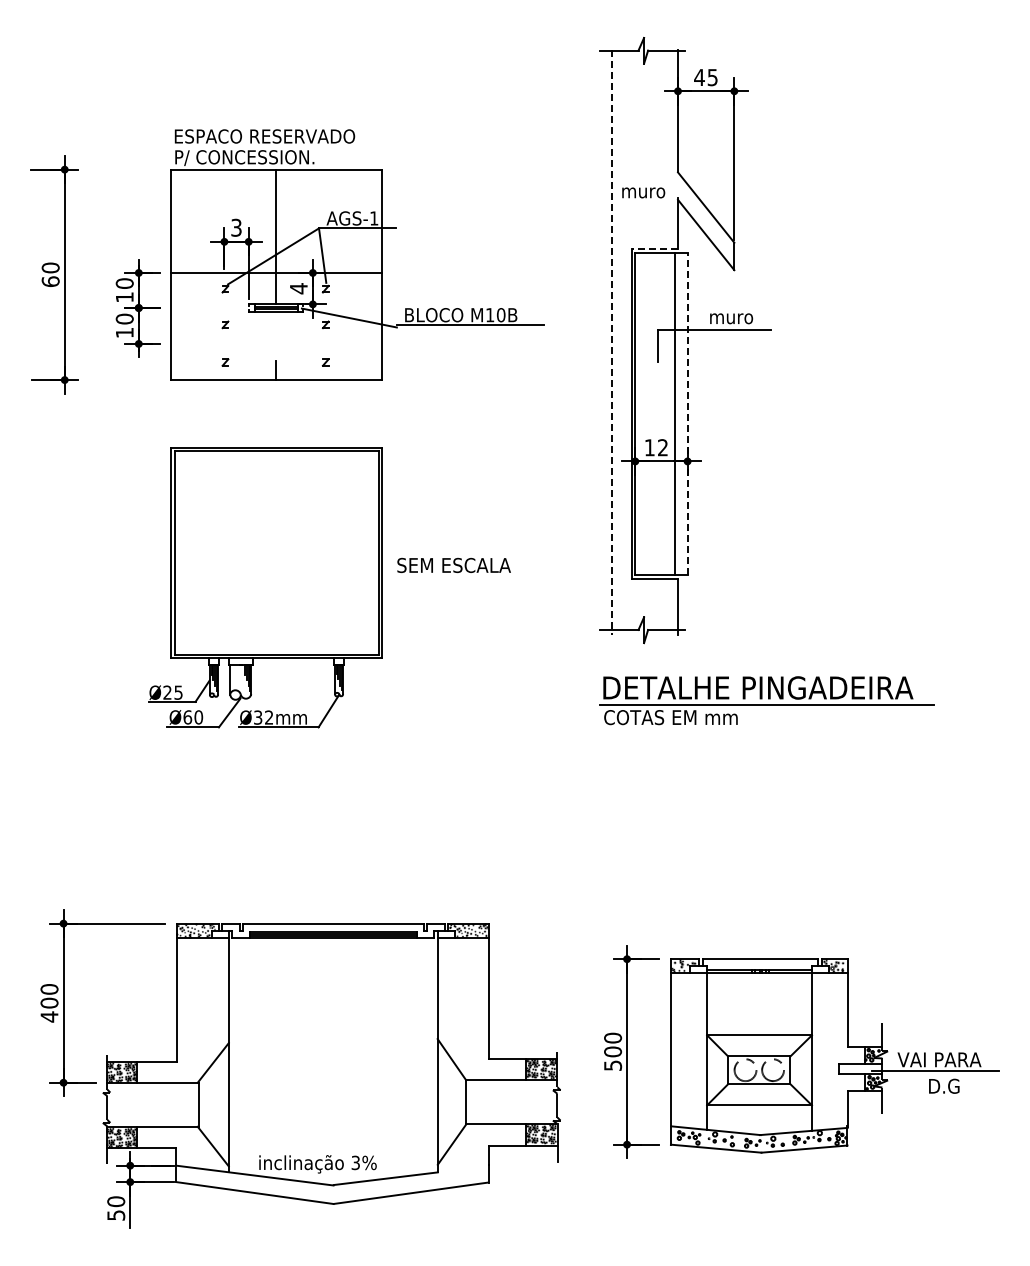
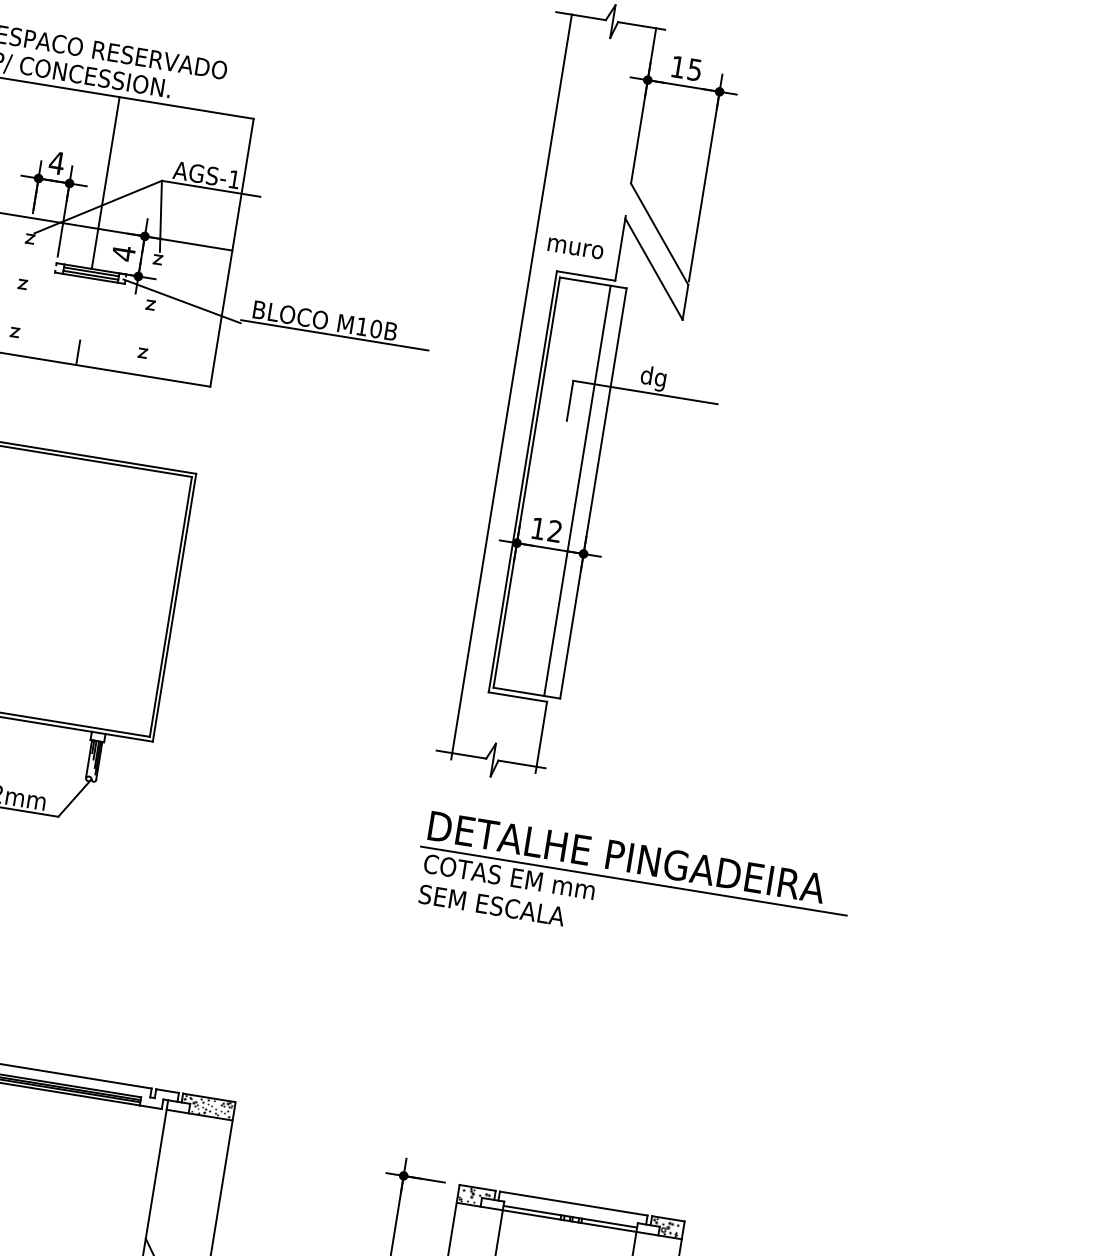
text: (699, 77) -> (678, 67), 45 -> 15
text: (643, 192) -> (575, 247), moved
text: (236, 227) -> (56, 162), 3 -> 4
line: (655, 248) -> (586, 275), dashed -> solid
text: (731, 318) -> (669, 380), muro -> dg
line: (611, 343) -> (510, 387), dashed -> solid
line: (687, 413) -> (593, 492), dashed -> solid
text: (453, 564) -> (491, 904), moved

